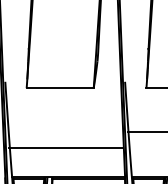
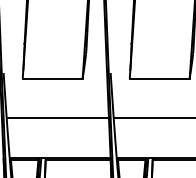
line: (65, 147) -> (57, 117), moved

